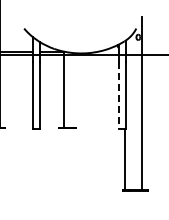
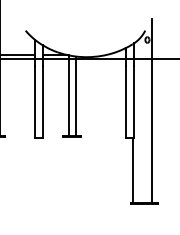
line: (71, 89) -> (76, 95), added
line: (118, 95) -> (126, 102), dashed -> solid

